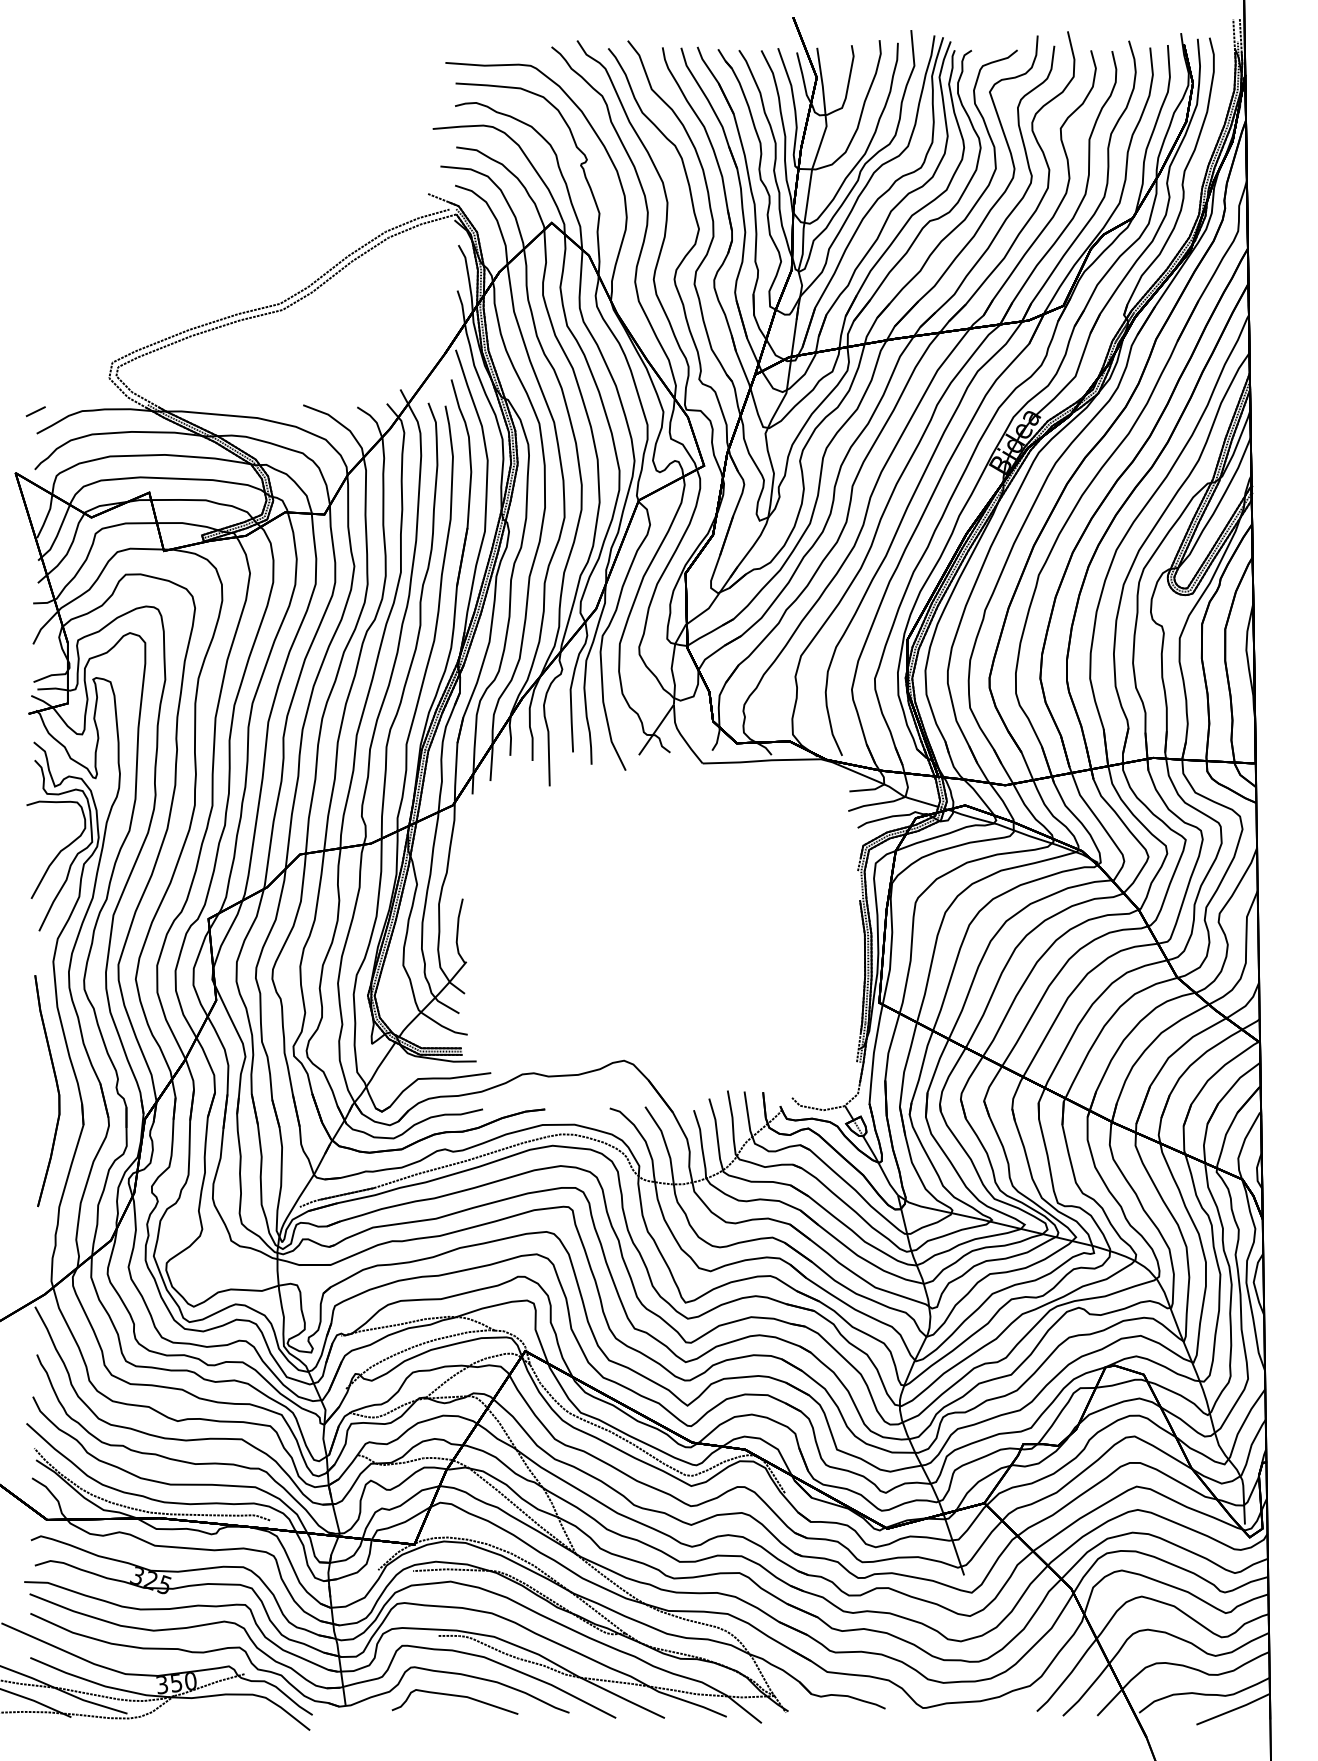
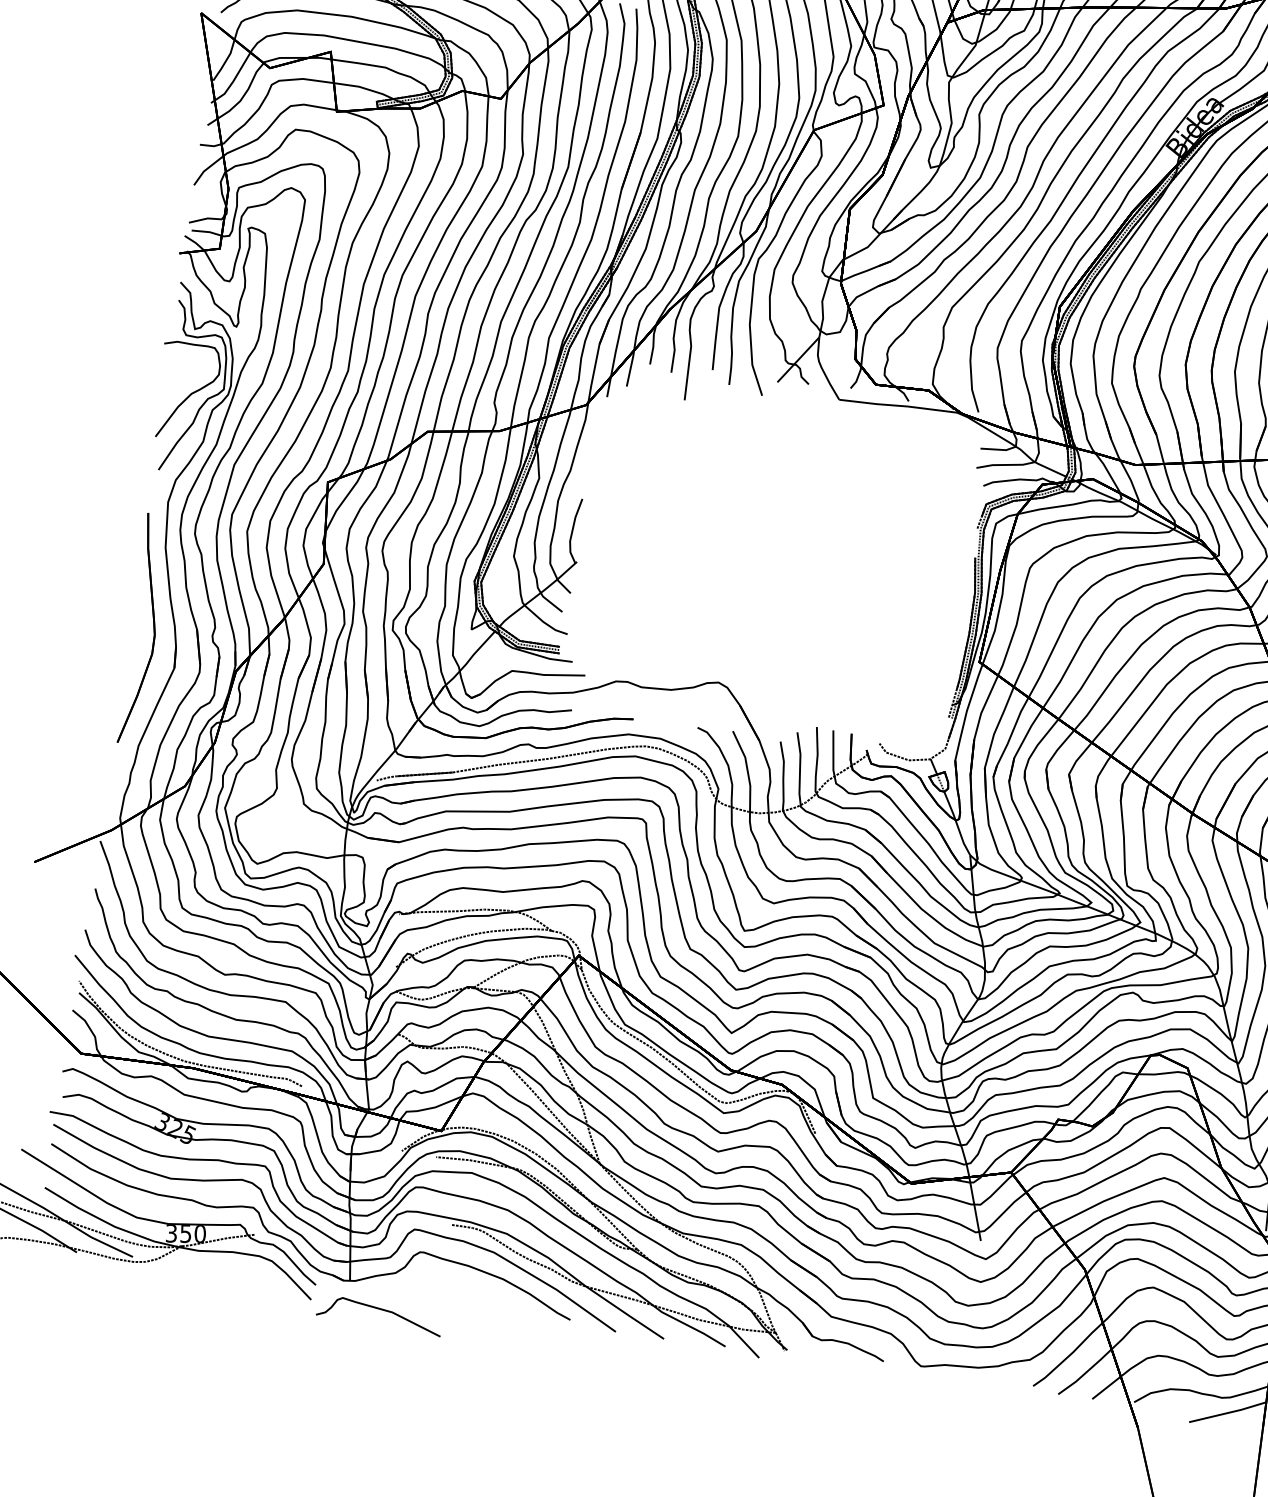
part: (454, 1701) -> (379, 1314), moved

